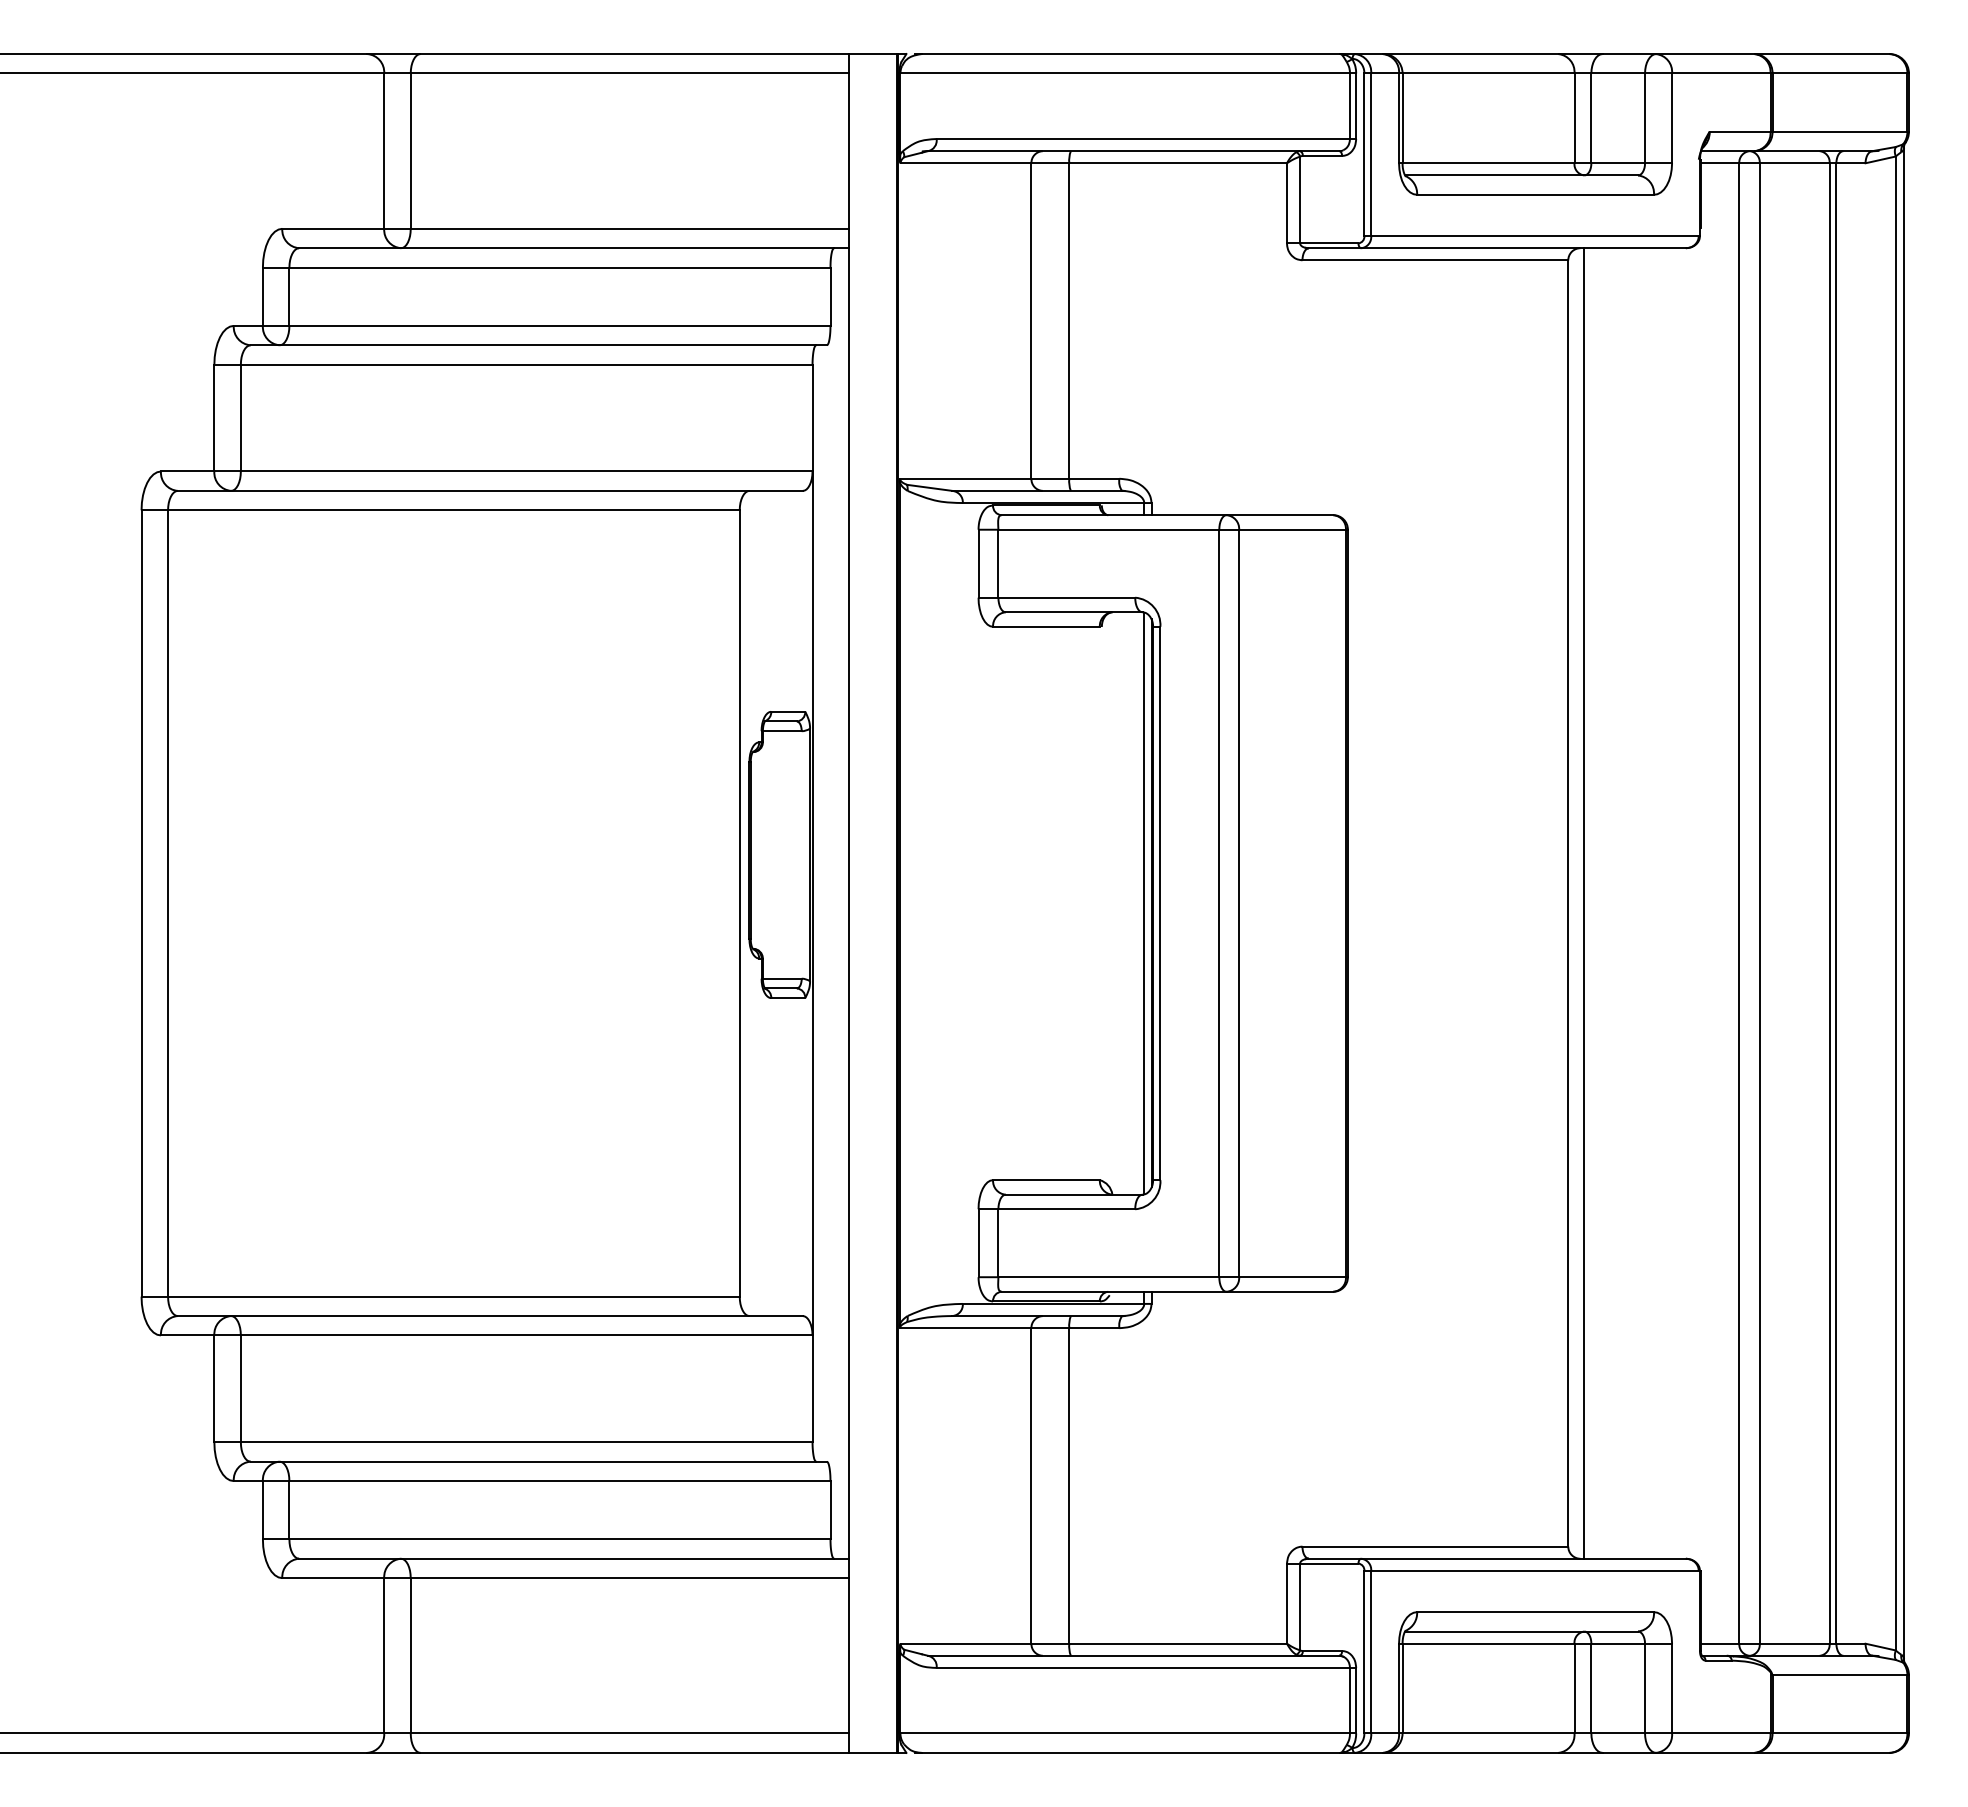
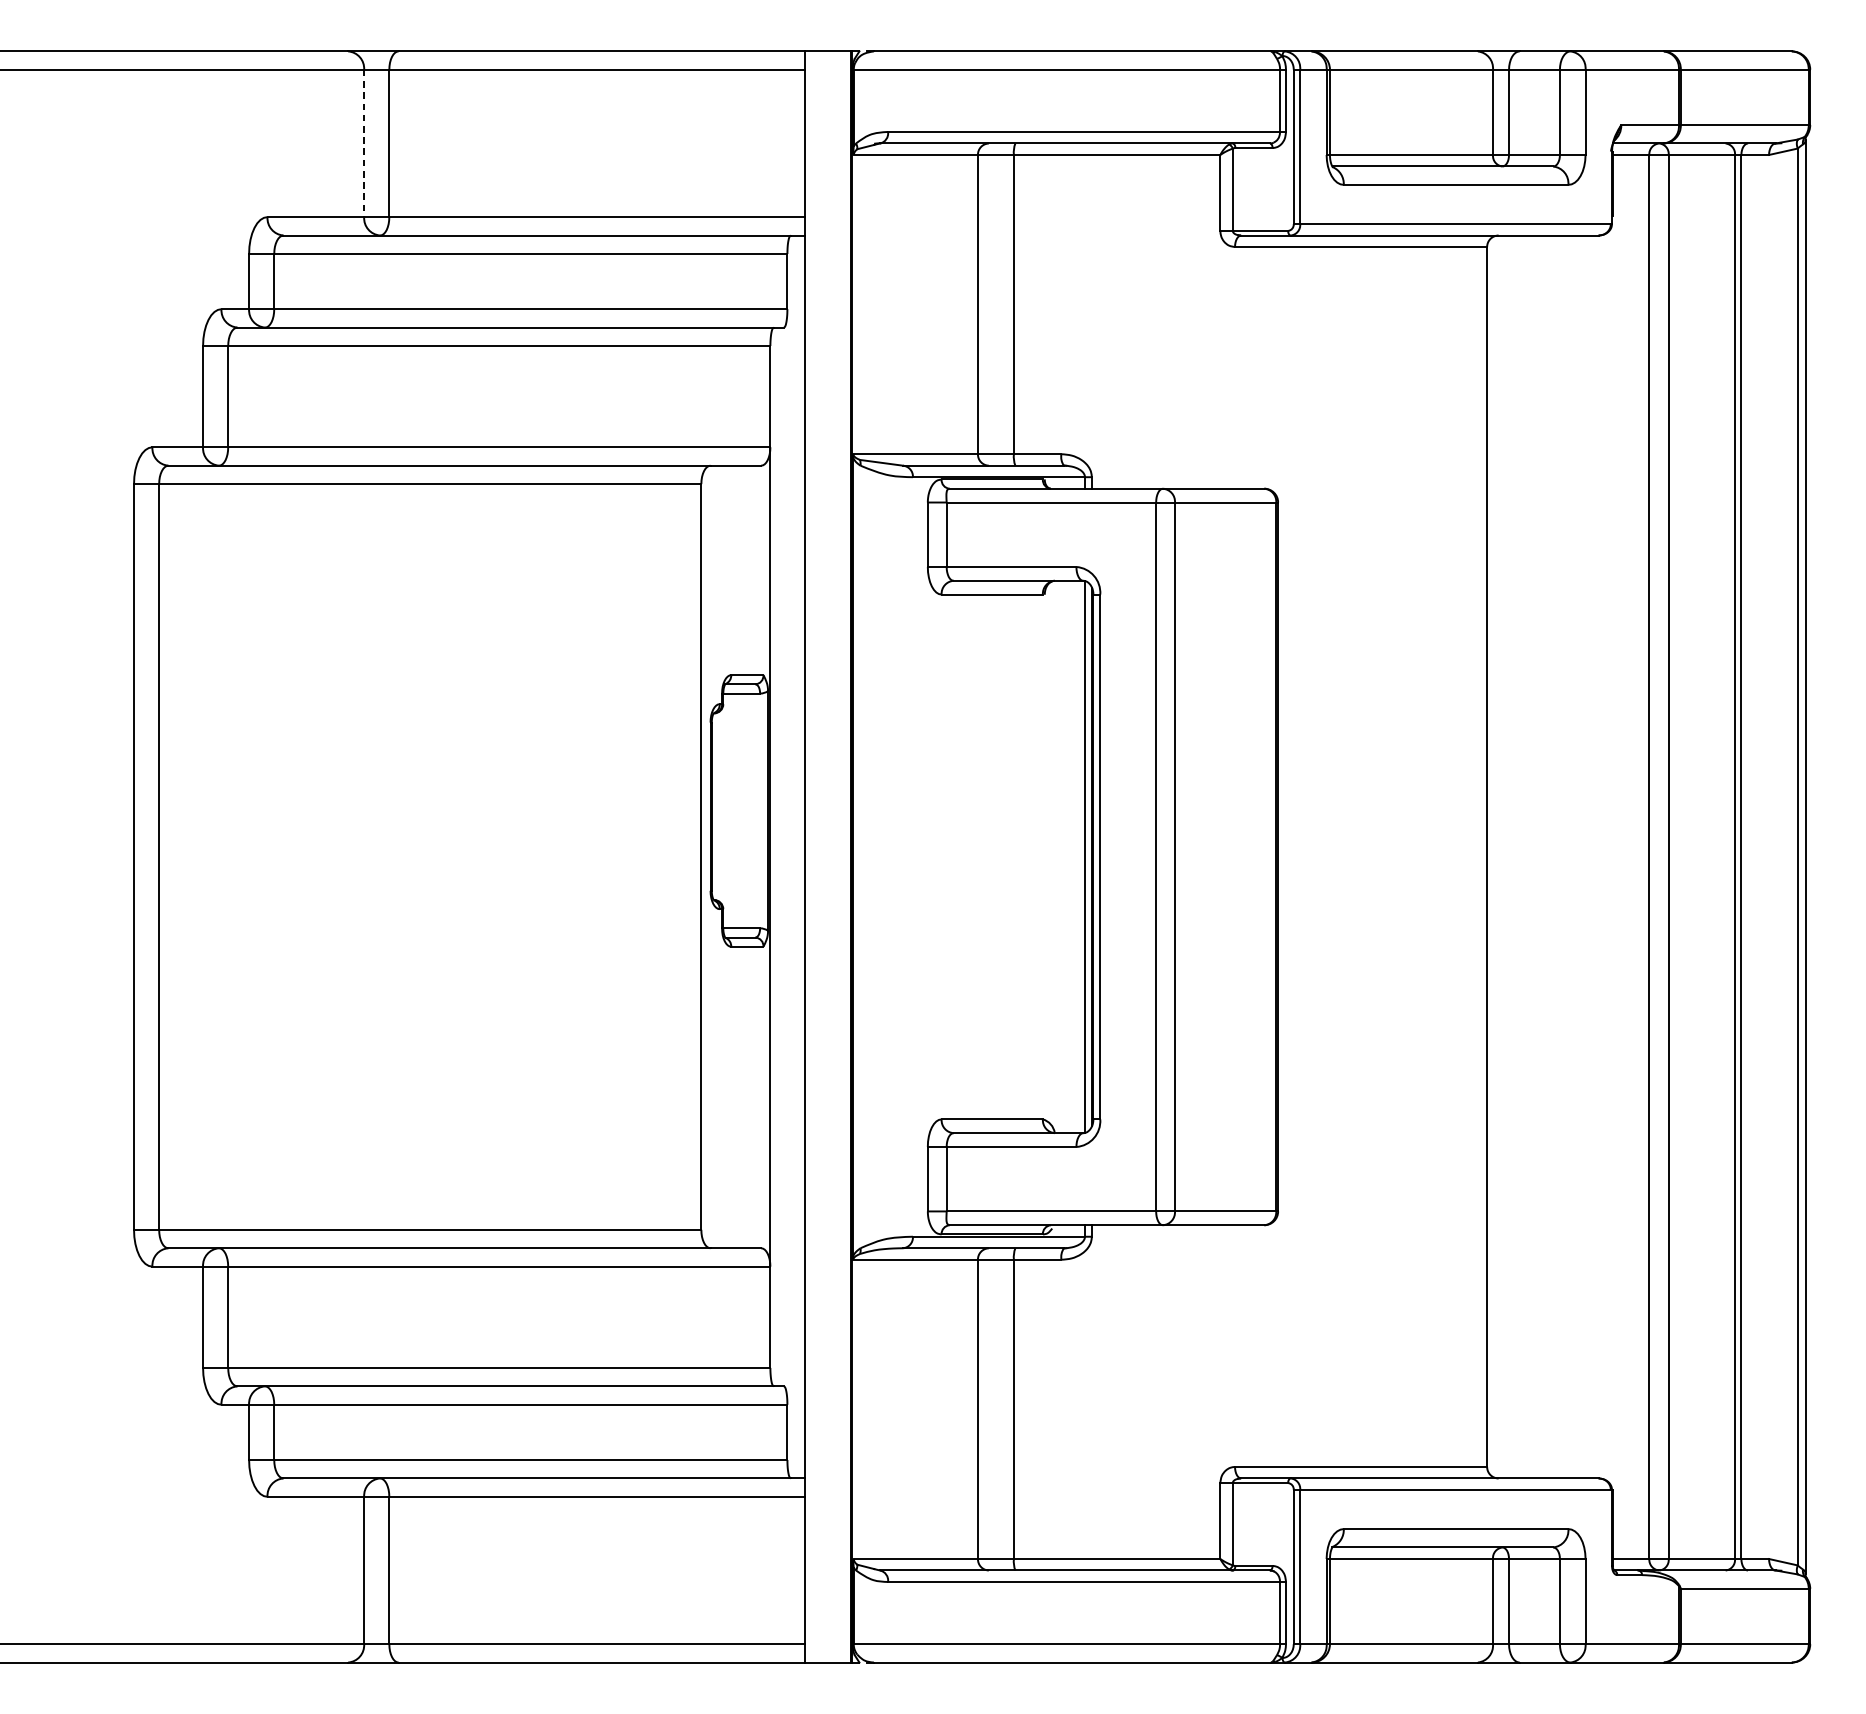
line: (384, 151) -> (364, 143), solid -> dashed
line: (1584, 903) -> (1502, 857), removed

